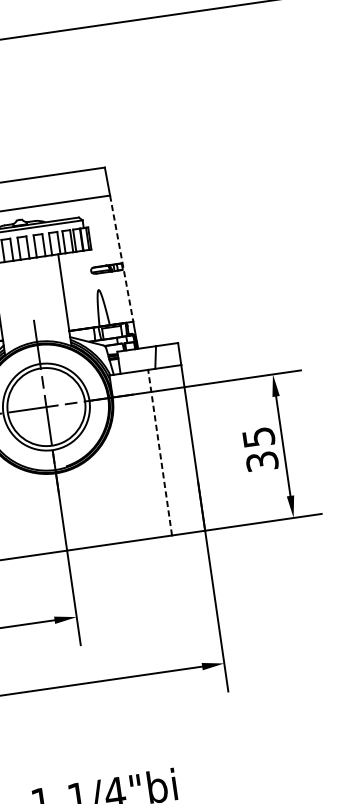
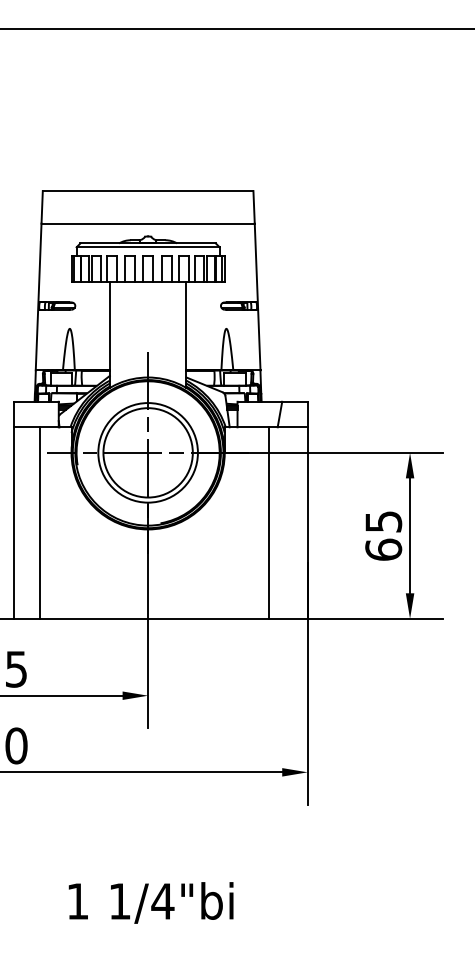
line: (121, 259) -> (257, 297), dashed -> solid
line: (160, 453) -> (269, 523), dashed -> solid
text: (262, 461) -> (383, 549), 35 -> 65

